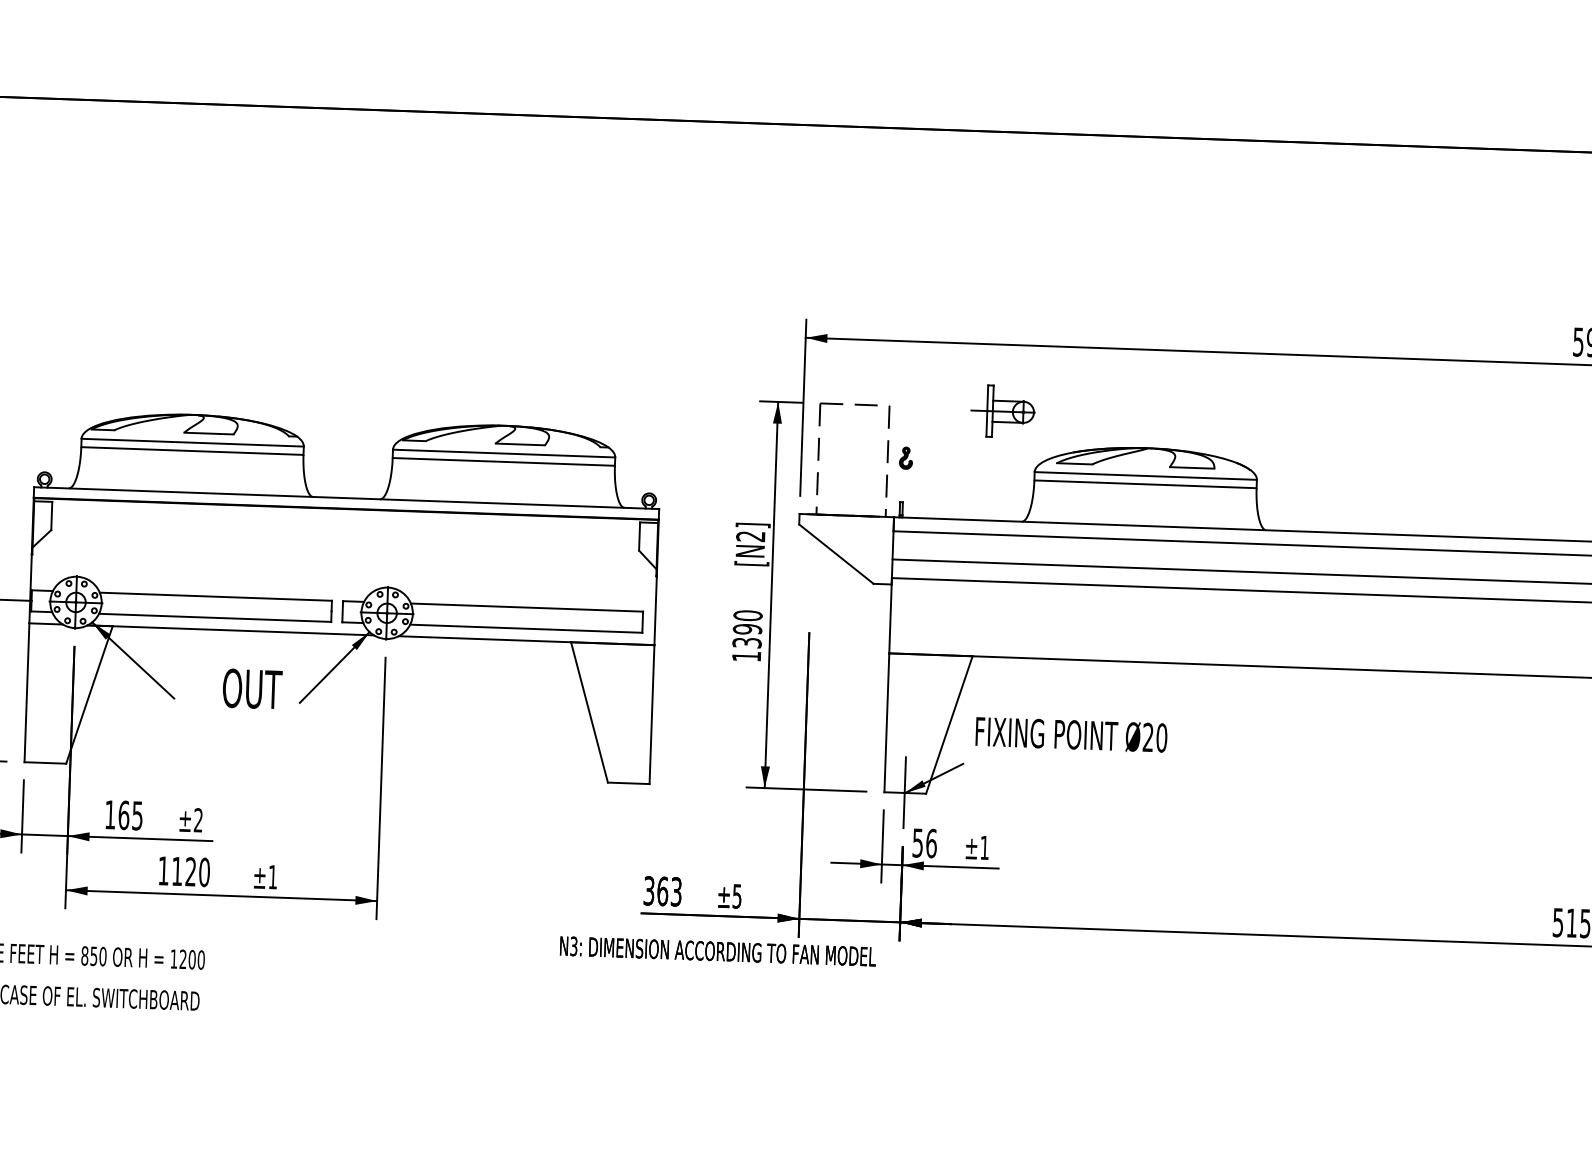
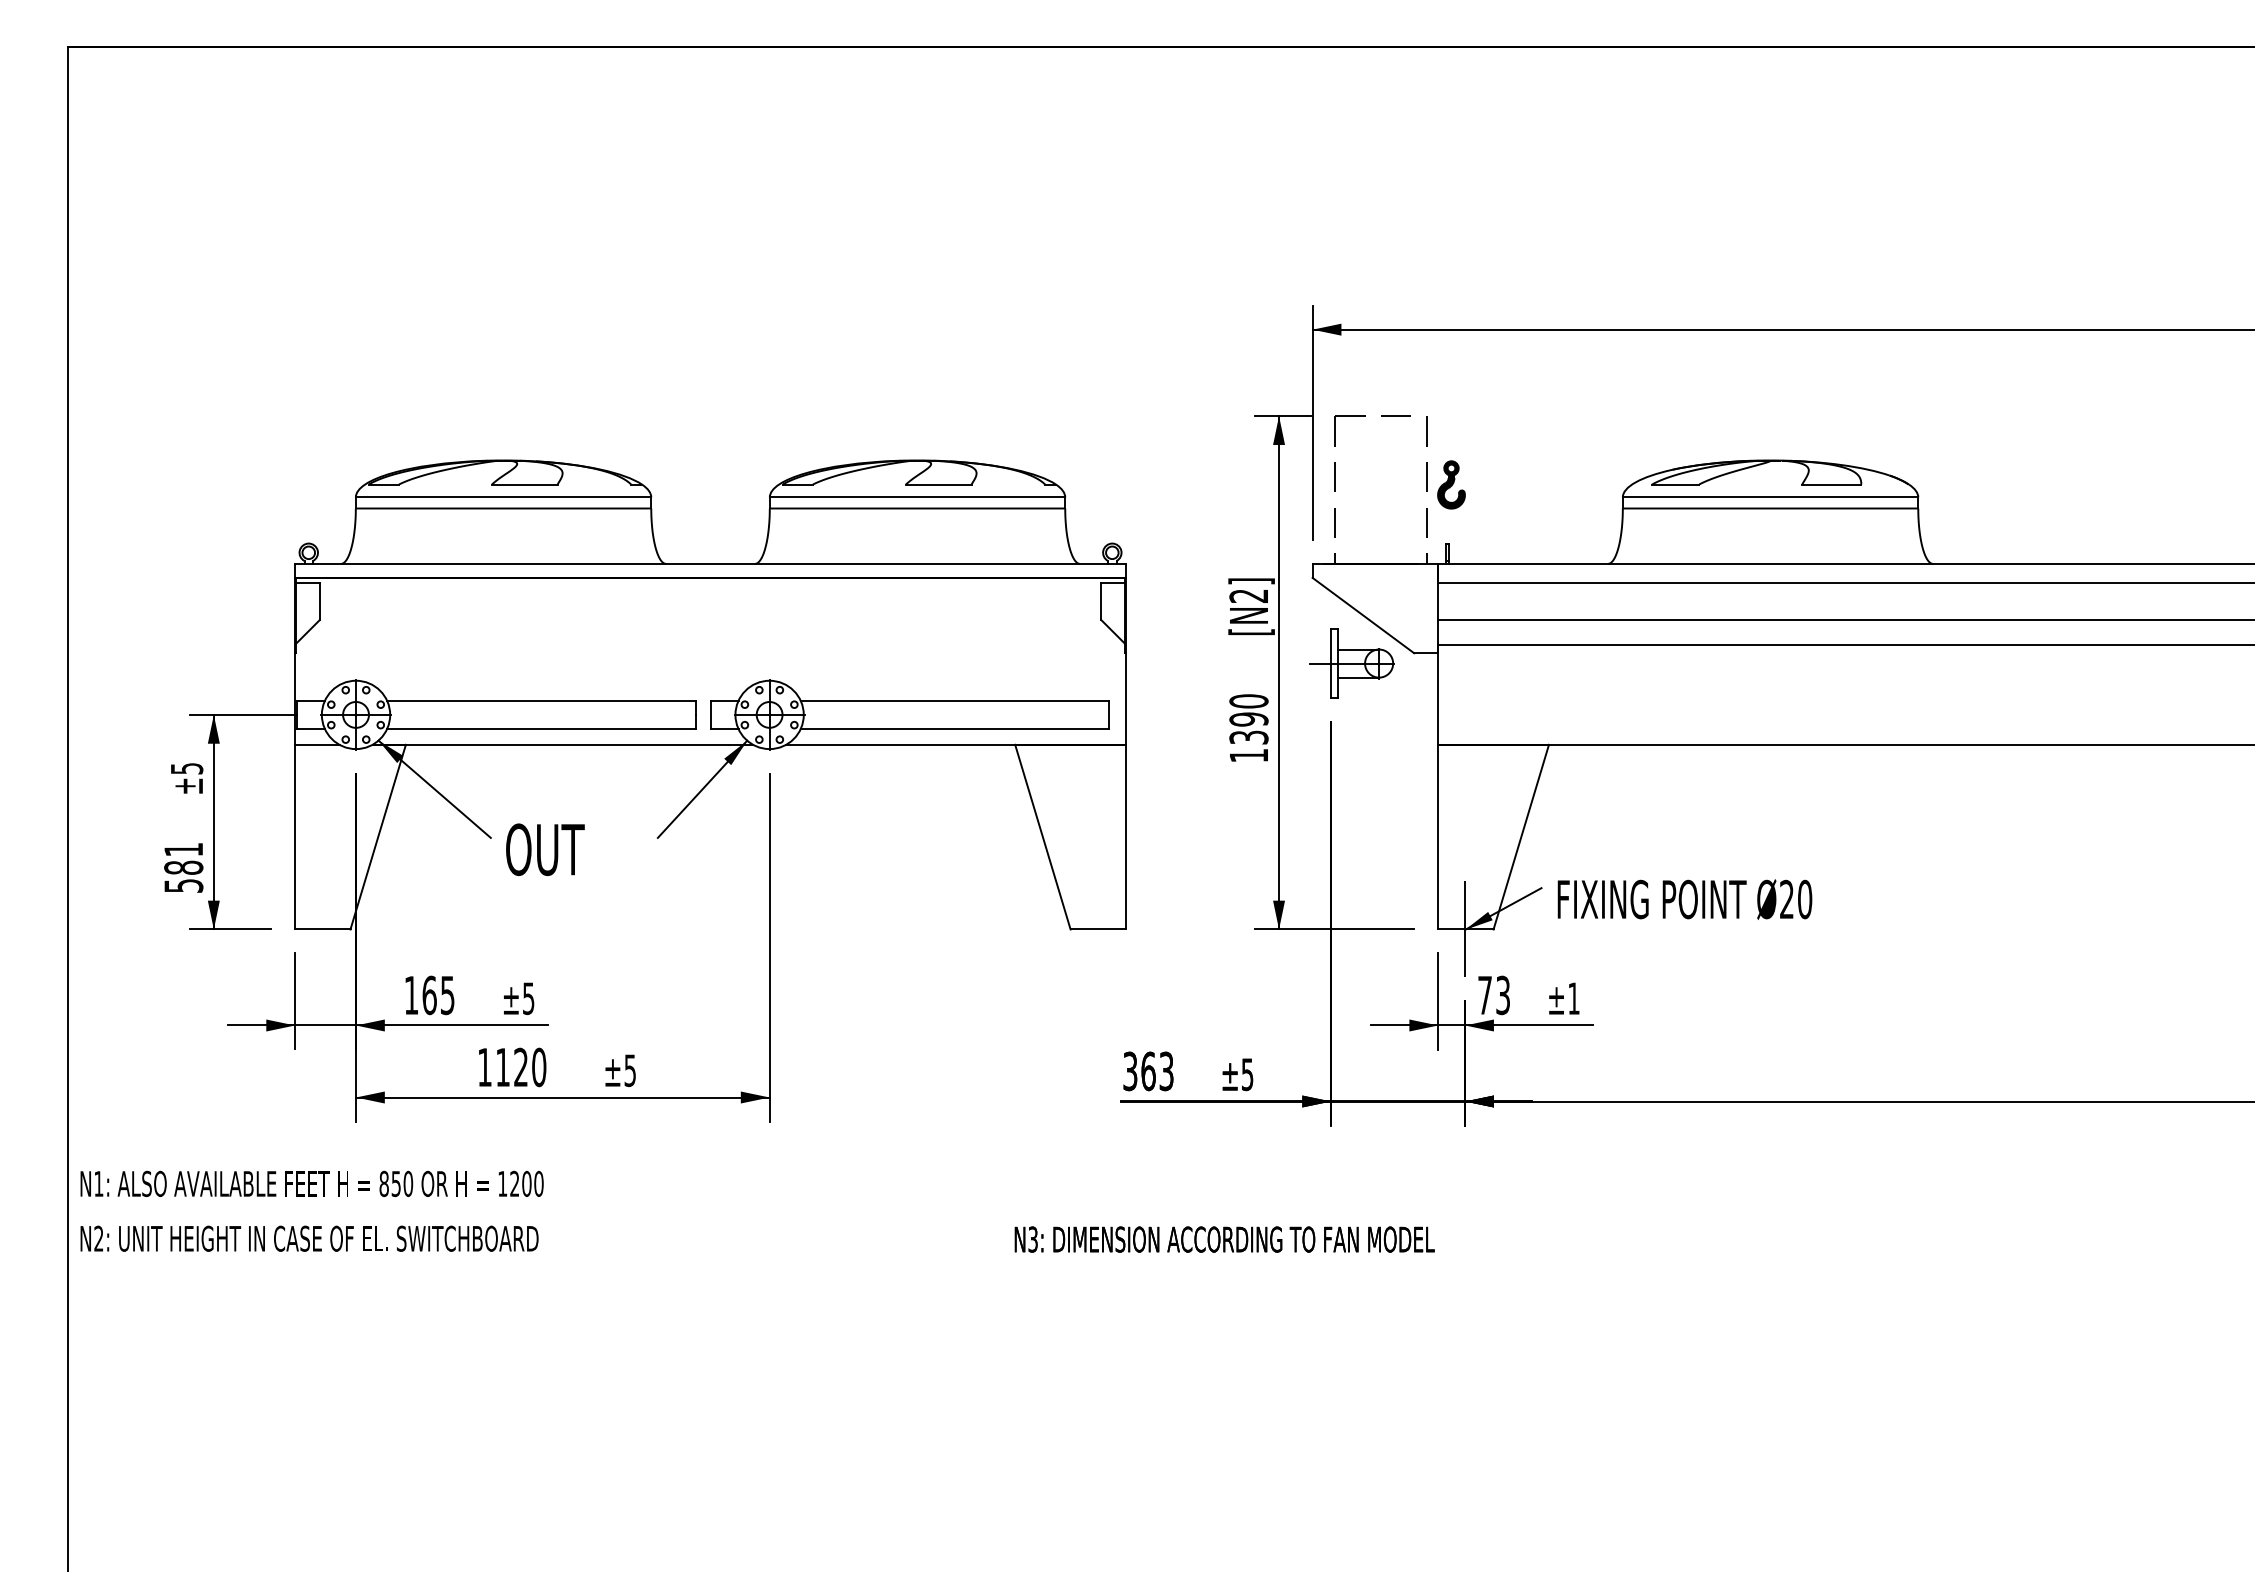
part: (1002, 411) -> (1351, 663), moved
part: (906, 457) -> (1451, 484), size x1.67
text: (252, 688) -> (545, 849), moved
text: (1071, 734) -> (1684, 899), moved
text: (198, 820) -> (528, 998), ±2 -> ±5
text: (925, 843) -> (1494, 995), 56 -> 73
text: (272, 877) -> (629, 1070), ±1 -> ±5
text: (717, 951) -> (1224, 1239), moved

